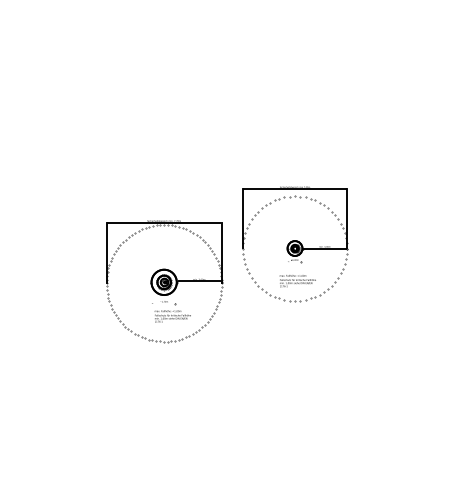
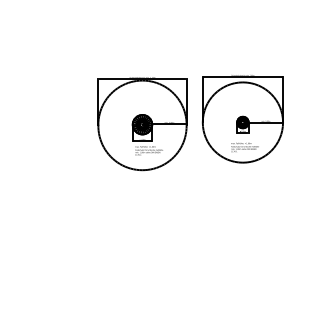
part: (164, 281) -> (142, 124), moved

